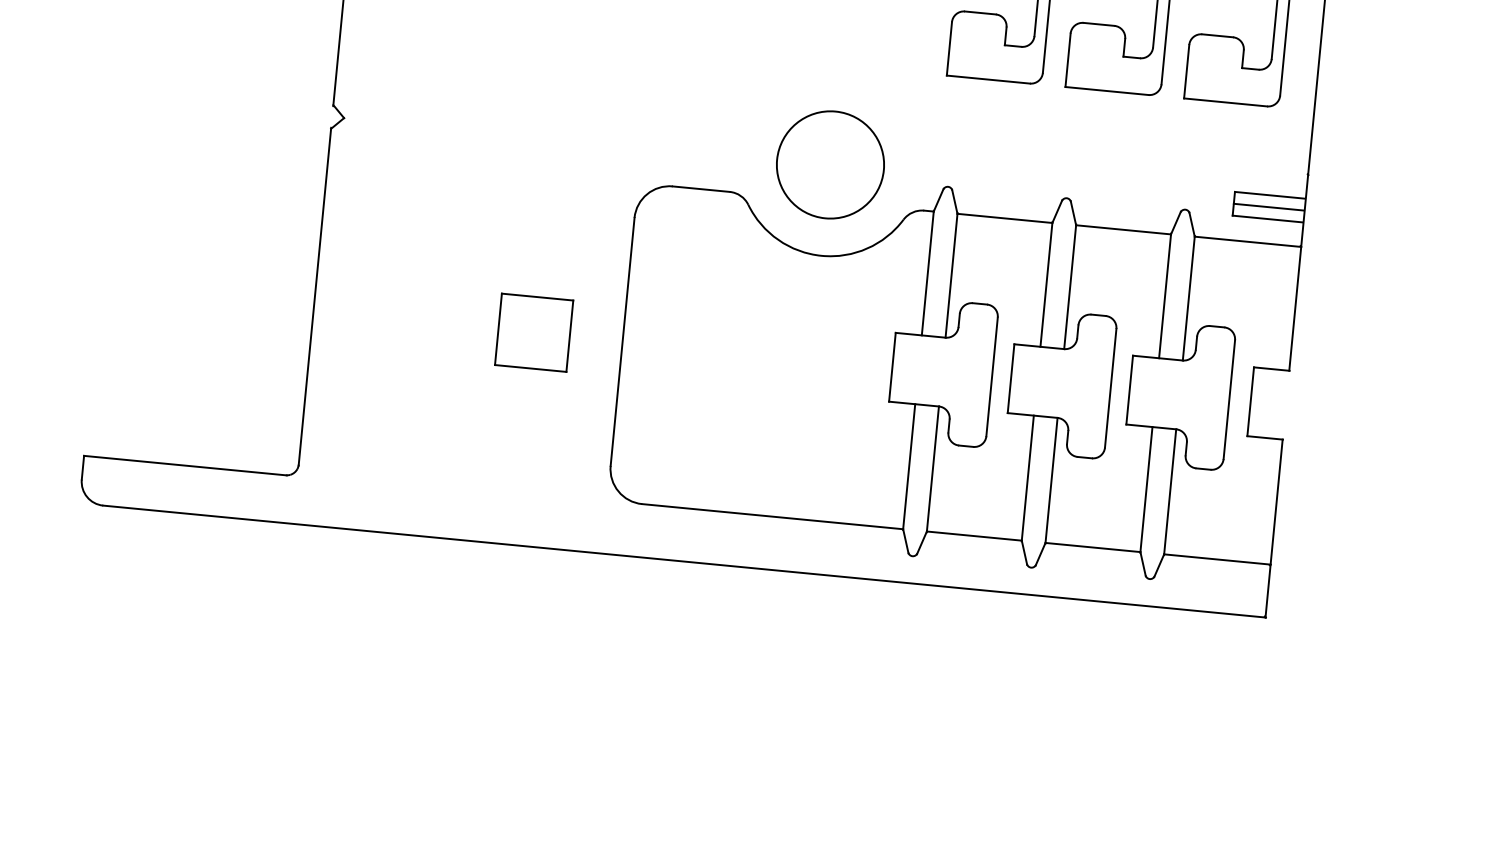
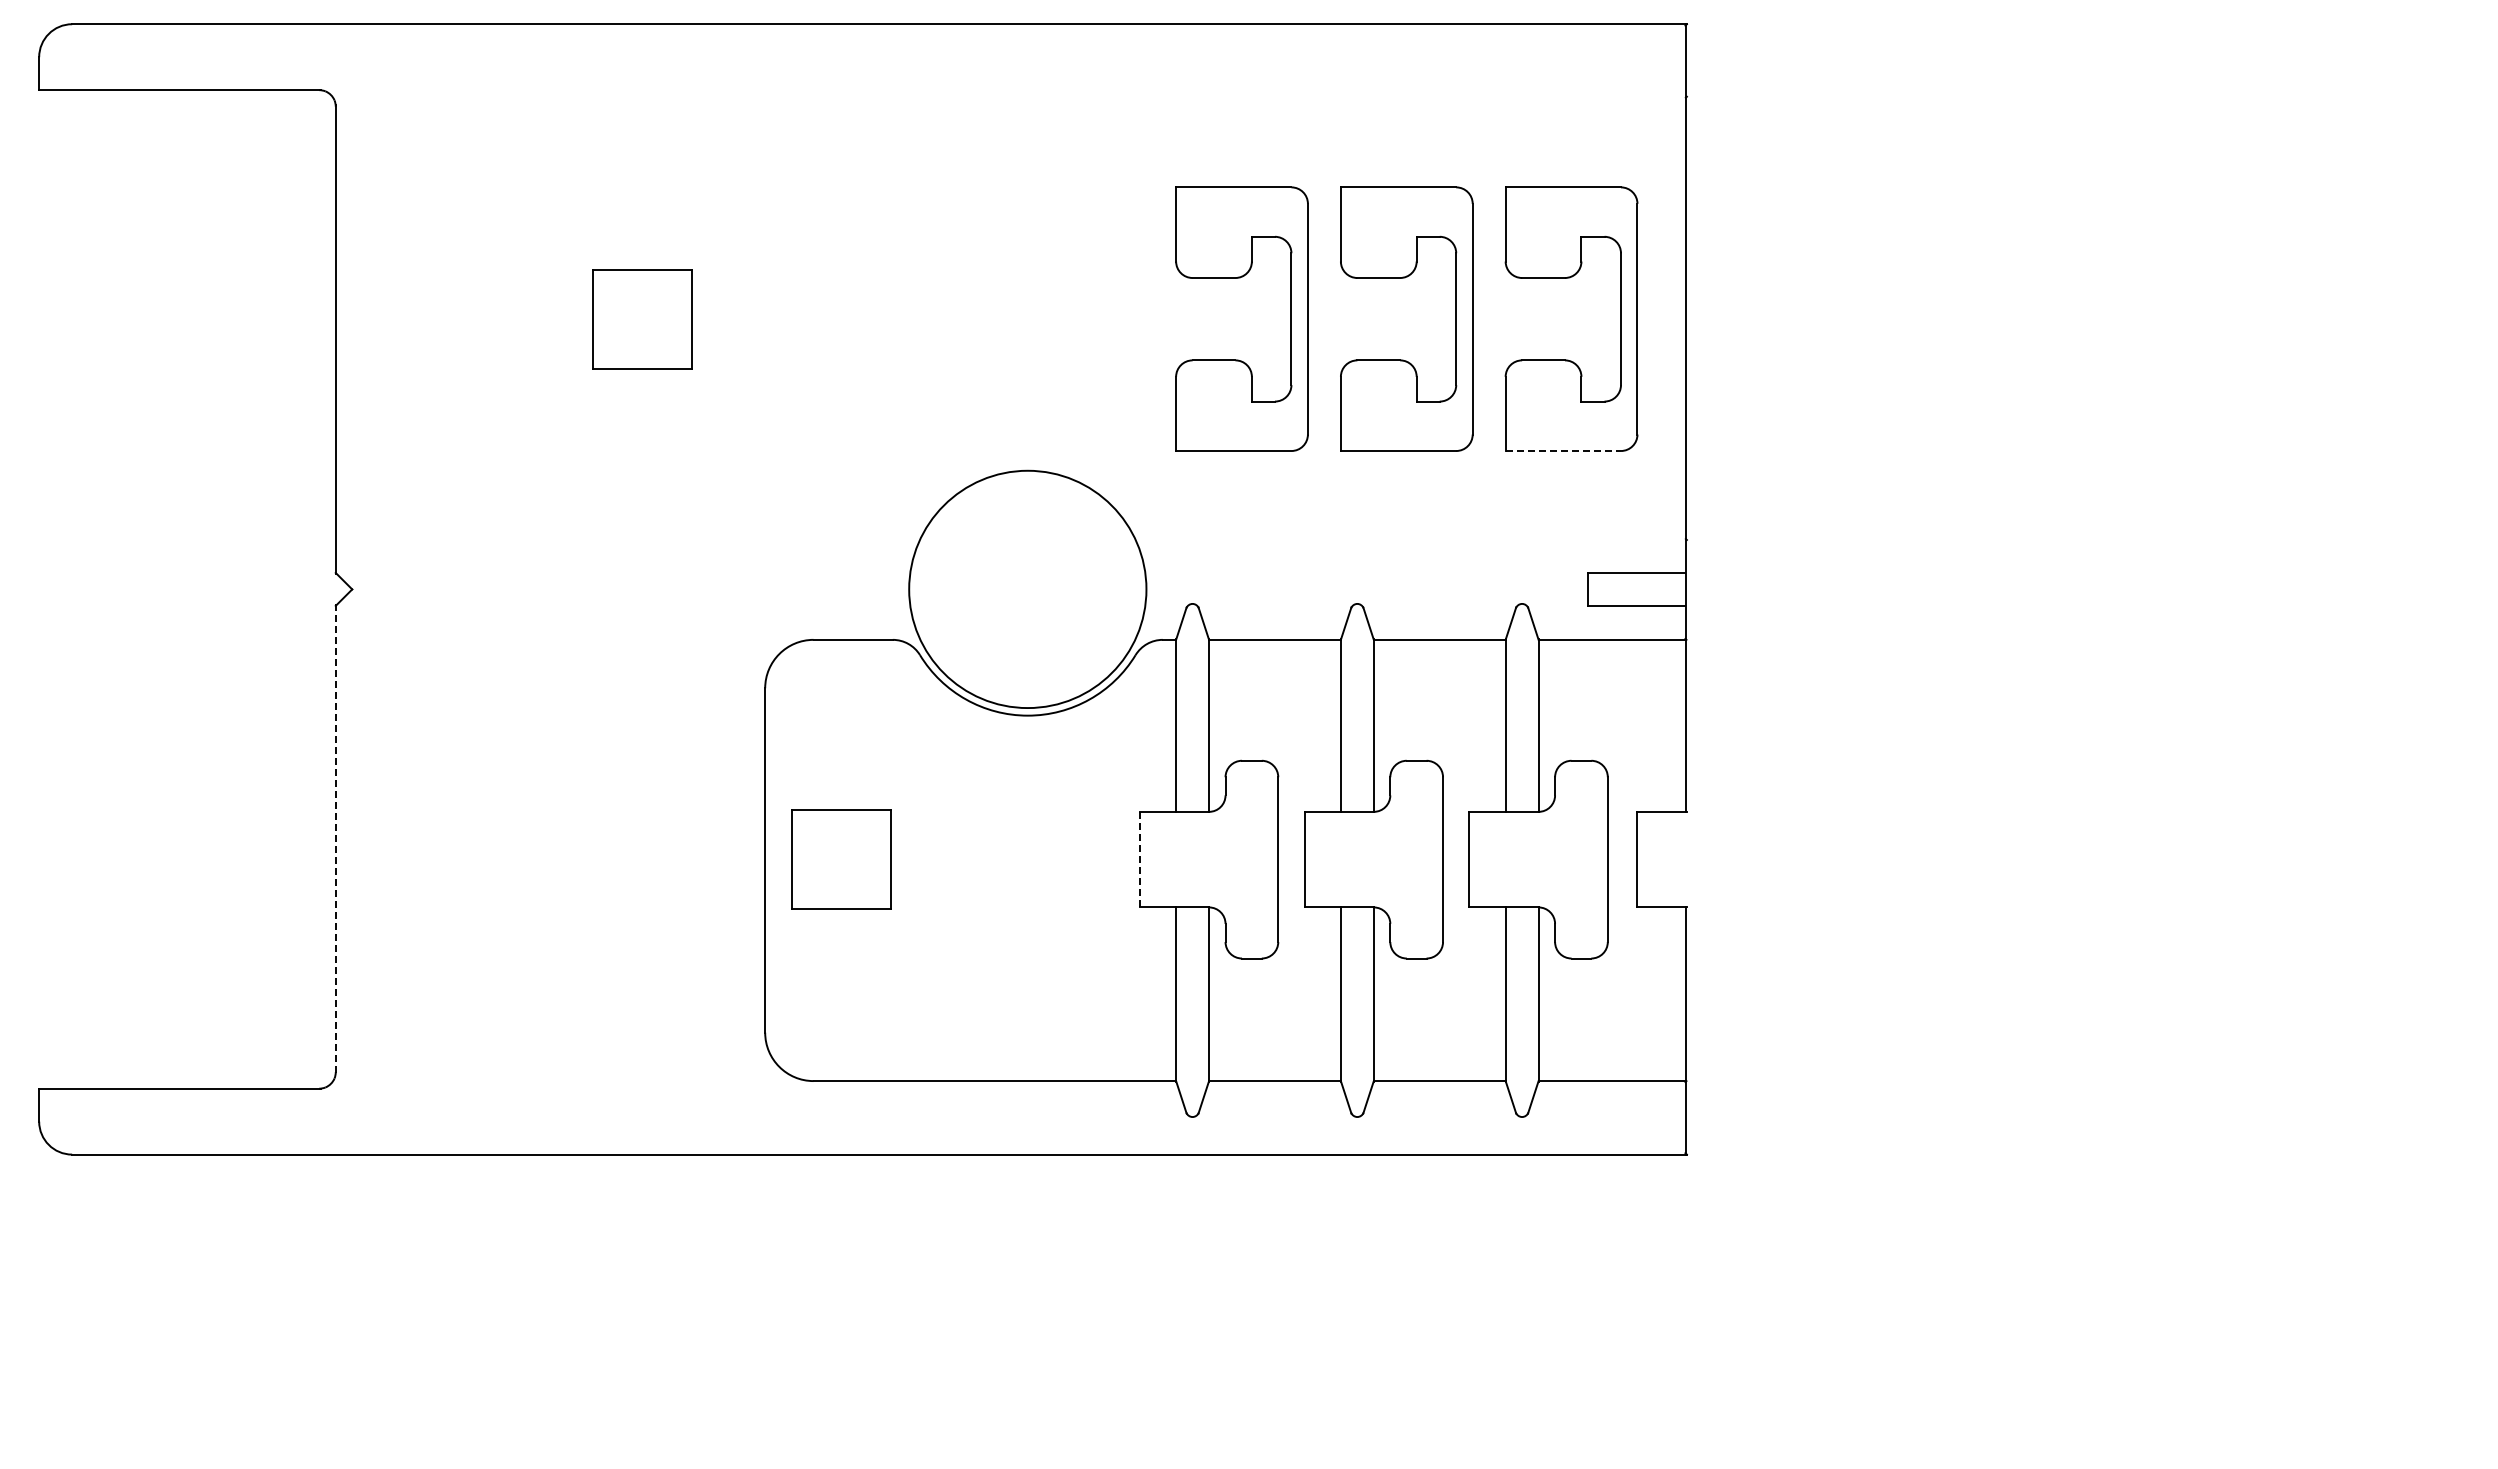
line: (1225, 102) -> (1563, 451), solid -> dashed
circle: (830, 165) -> (1027, 589), size x1.6
line: (1268, 207) -> (1636, 589), removed
line: (314, 297) -> (335, 839), solid -> dashed
part: (534, 332) -> (841, 859), moved
line: (892, 367) -> (1139, 859), solid -> dashed

